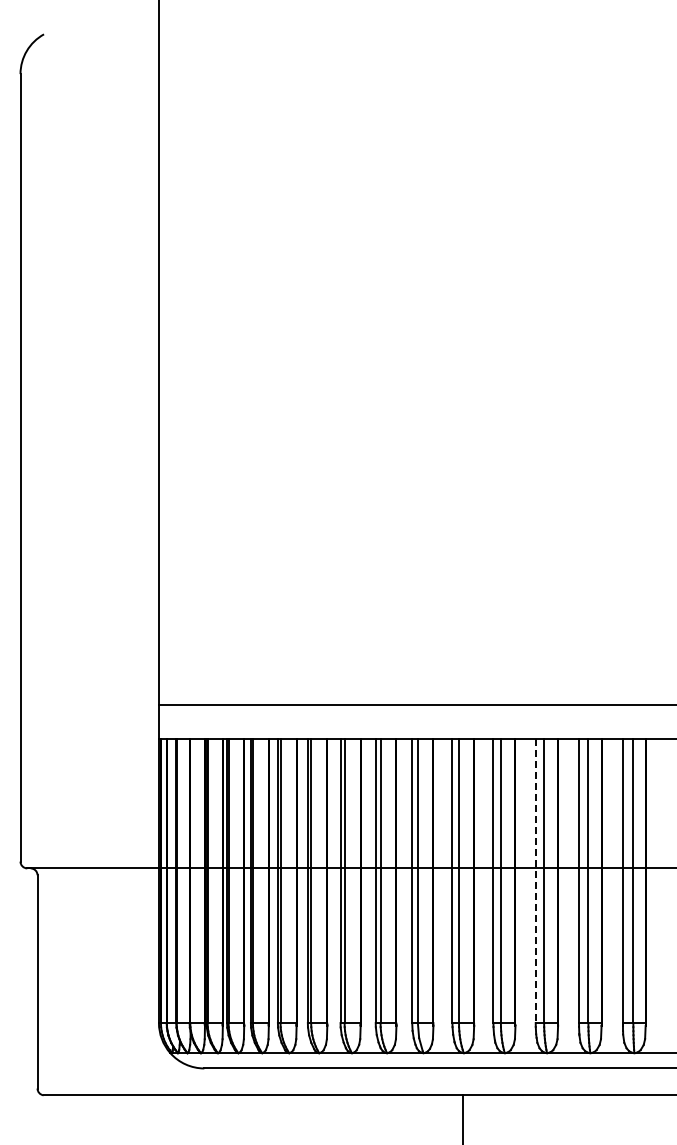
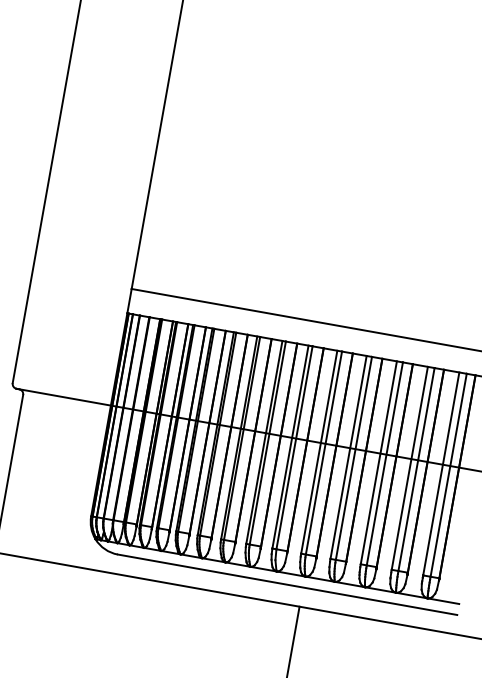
line: (535, 881) -> (378, 462), dashed -> solid

